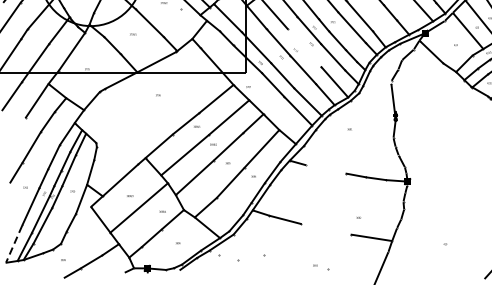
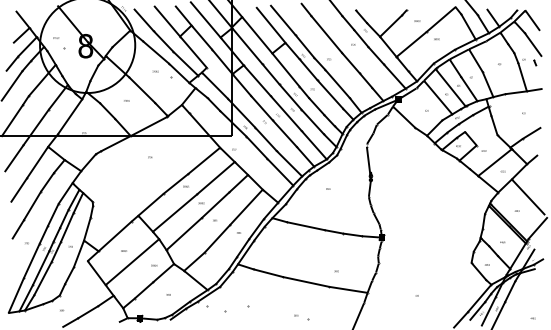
line: (304, 48) -> (286, 113), added
line: (16, 129) -> (18, 189), added
line: (325, 169) -> (305, 226), added
line: (325, 228) -> (305, 281), added
line: (14, 244) -> (16, 296), dashed -> solid

